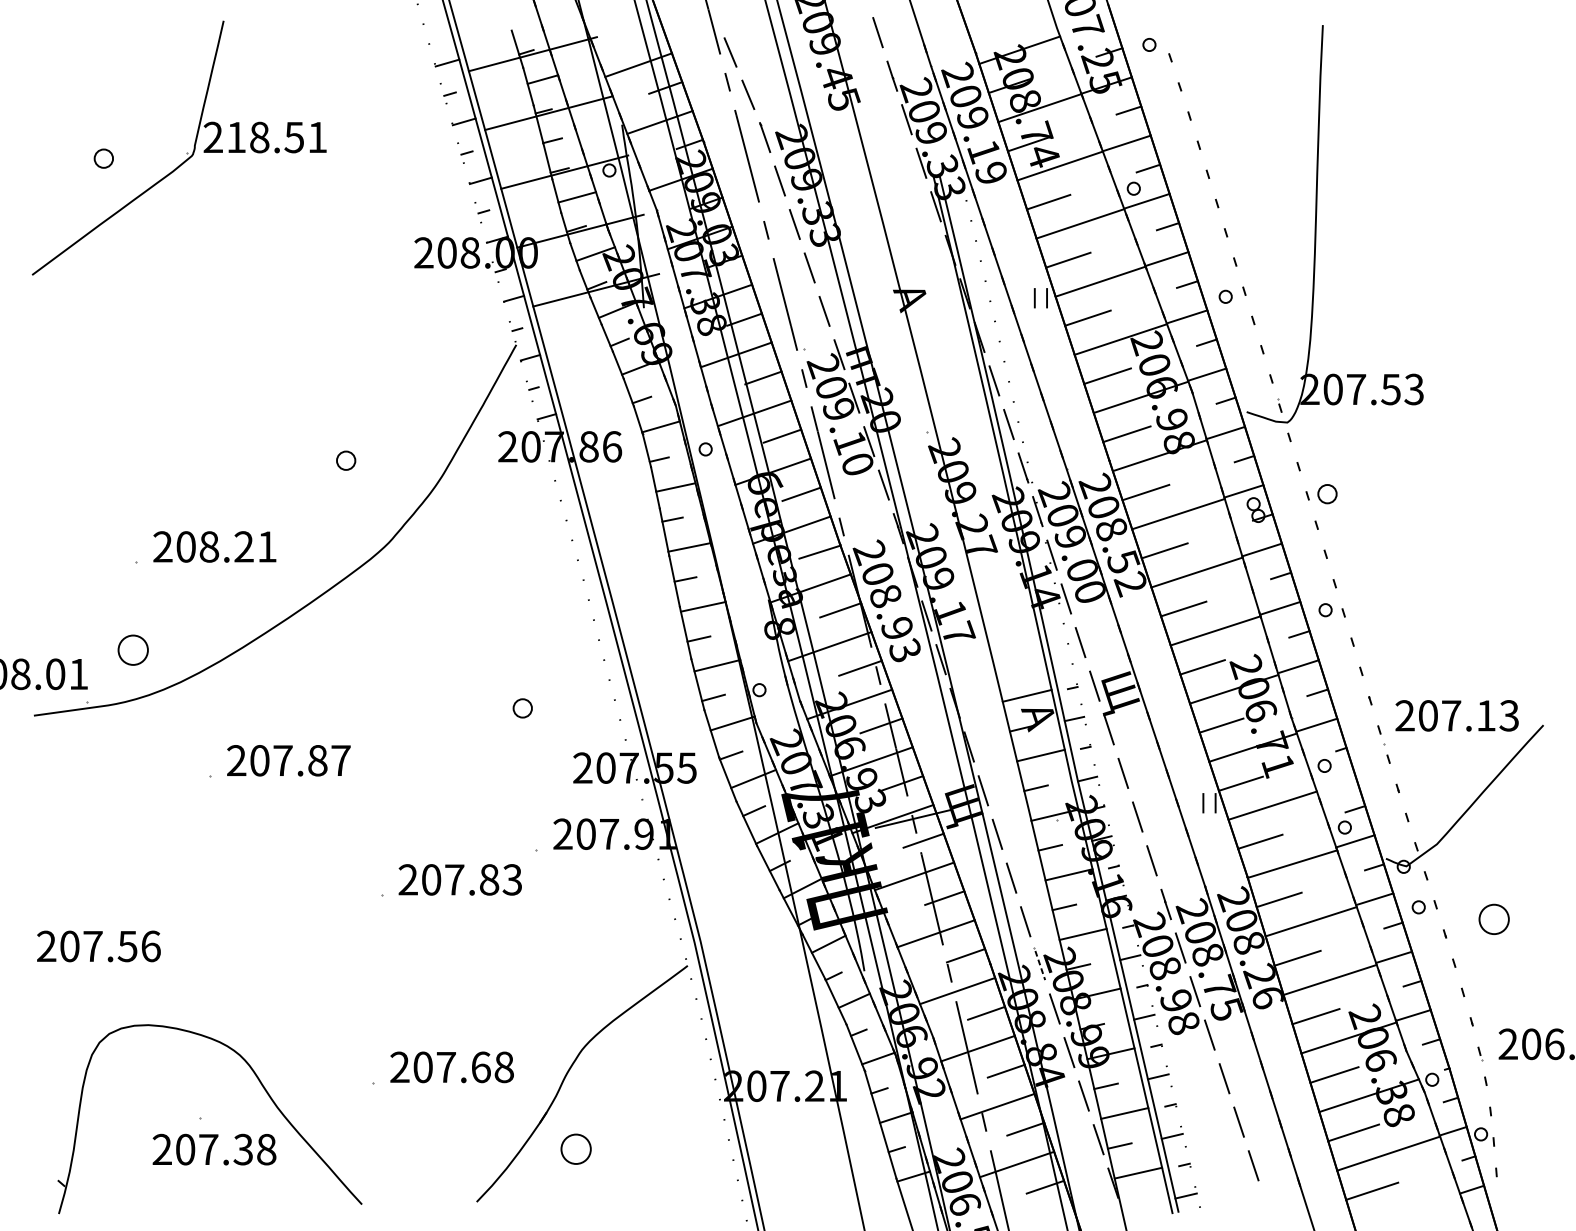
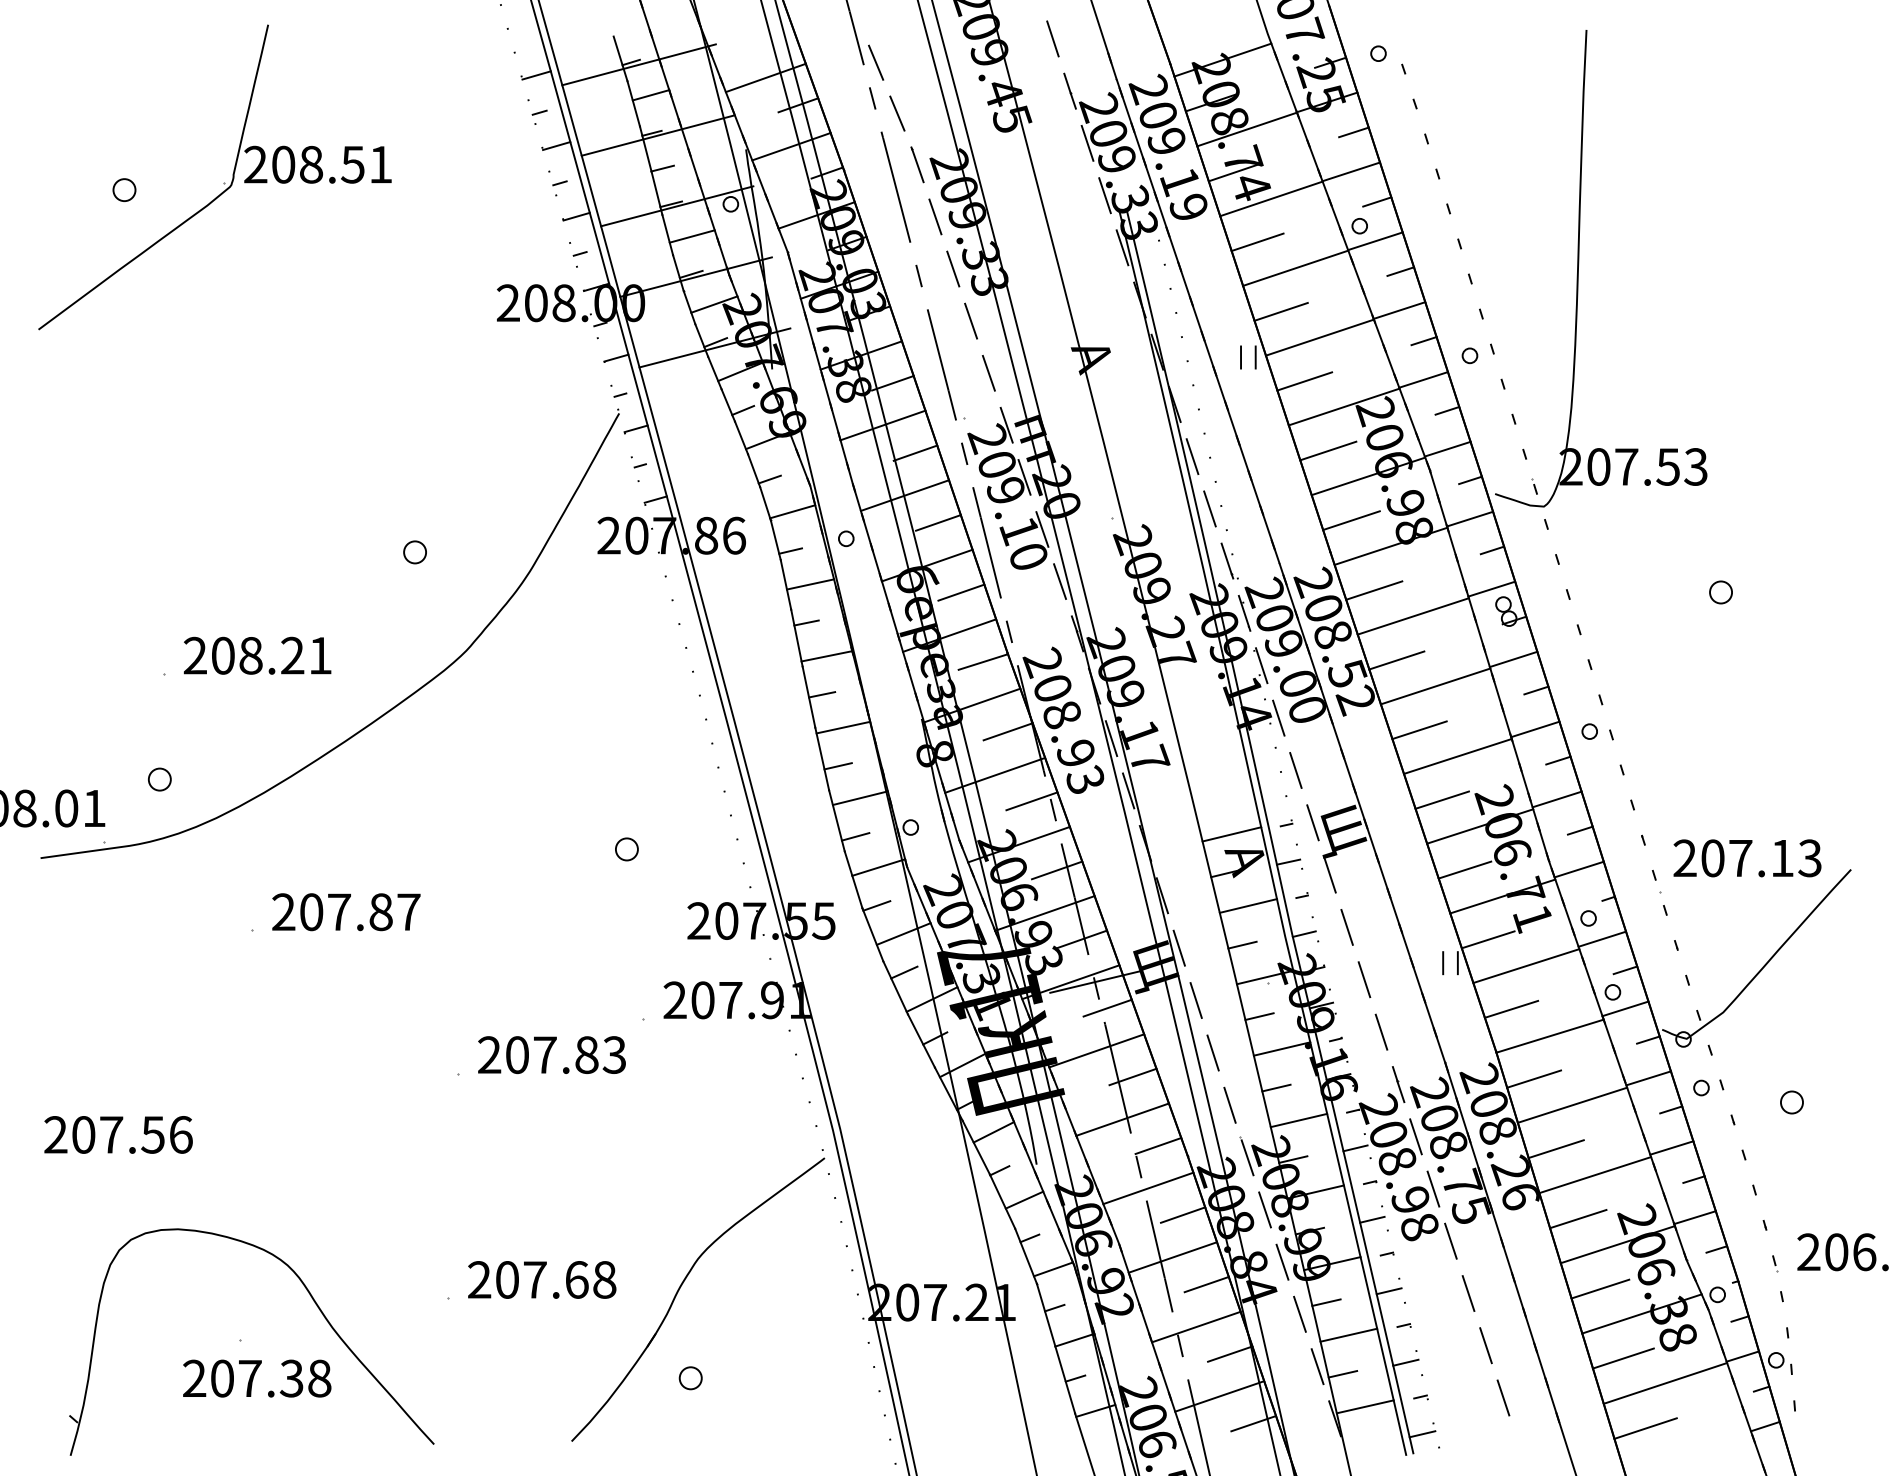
text: (236, 137) -> (283, 164), 218.51 -> 208.51
part: (1327, 494) -> (1720, 592), moved
part: (133, 650) -> (159, 779), size x0.62
line: (1335, 782) -> (1601, 938), added
part: (1493, 919) -> (1791, 1102), size x0.62
line: (1040, 966) -> (1247, 1158), dashed -> solid
part: (575, 1149) -> (690, 1378), size x0.62

